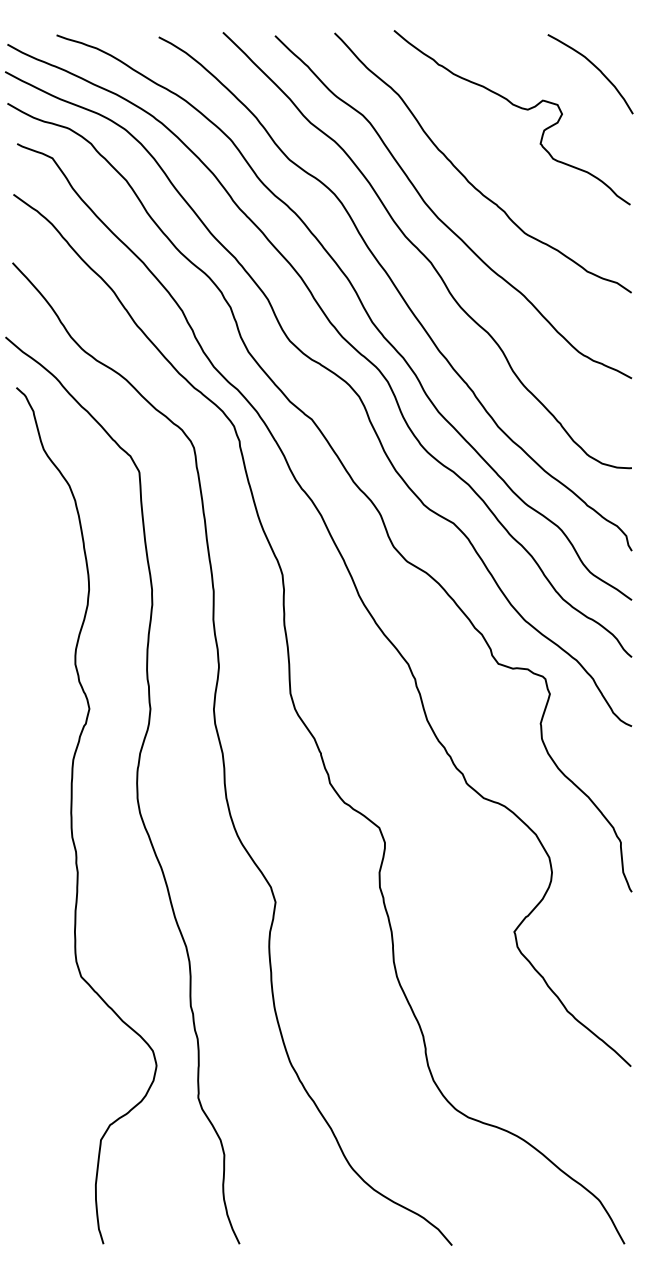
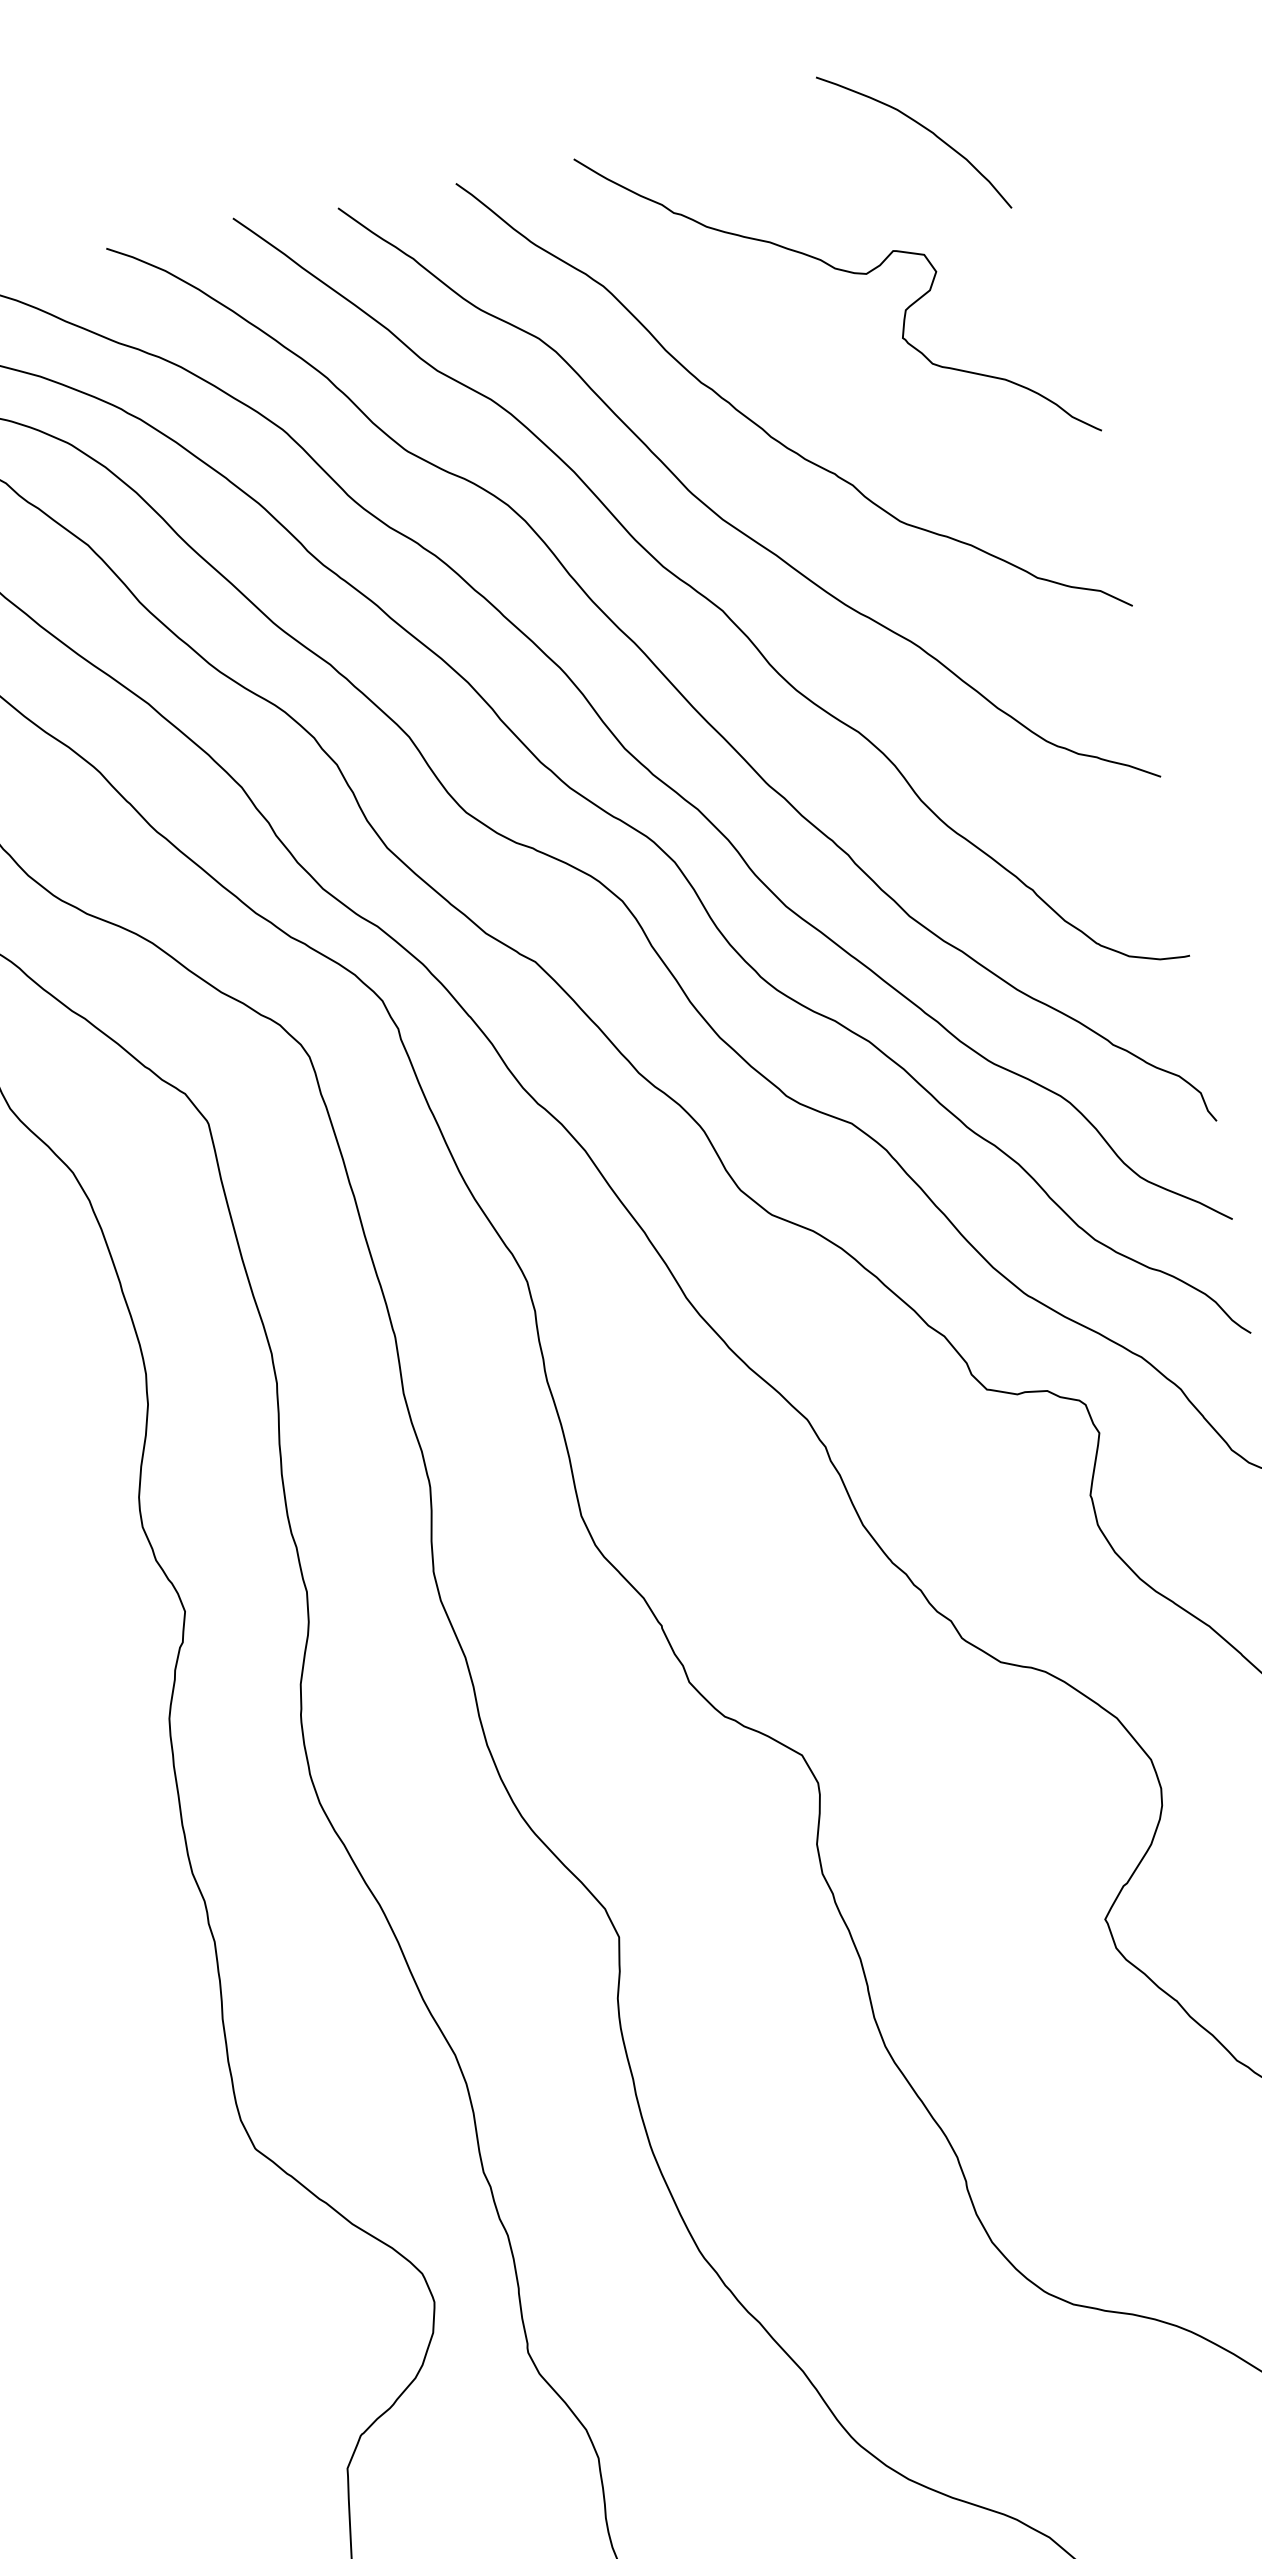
curve: (596, 68) -> (924, 129), moved

